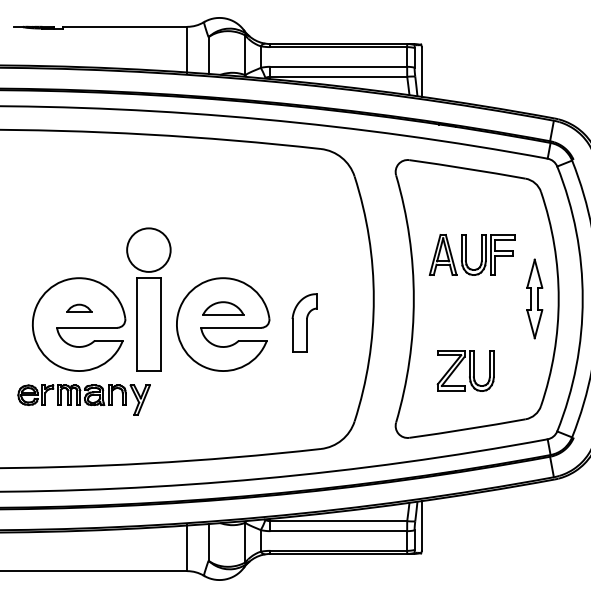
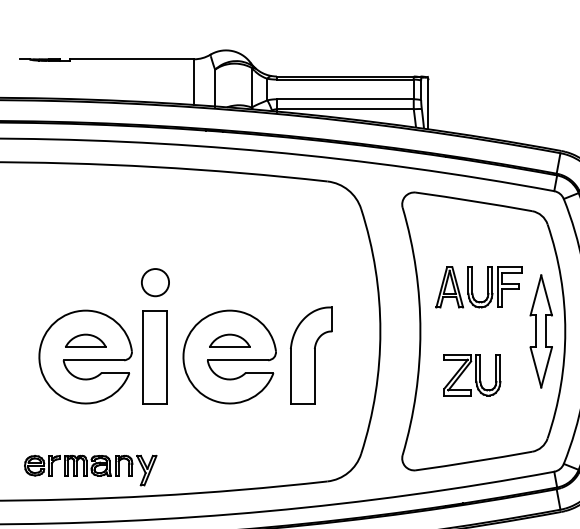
circle: (148, 249) -> (155, 281), size x0.62
part: (534, 298) -> (541, 330), size x1.43
part: (79, 308) -> (86, 340), size x1.67
part: (304, 322) -> (311, 354), size x1.67
part: (465, 370) -> (472, 374), moved
part: (83, 399) -> (90, 469), moved

